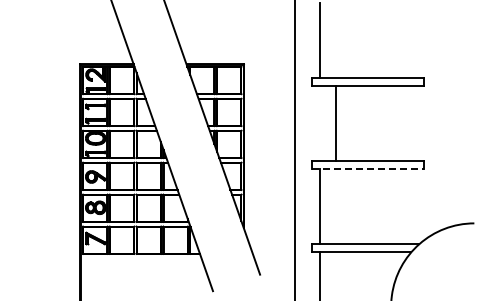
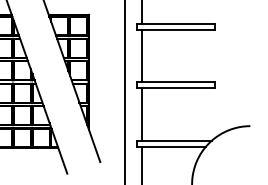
line: (335, 123) -> (141, 56), moved
line: (368, 169) -> (176, 88), dashed -> solid

